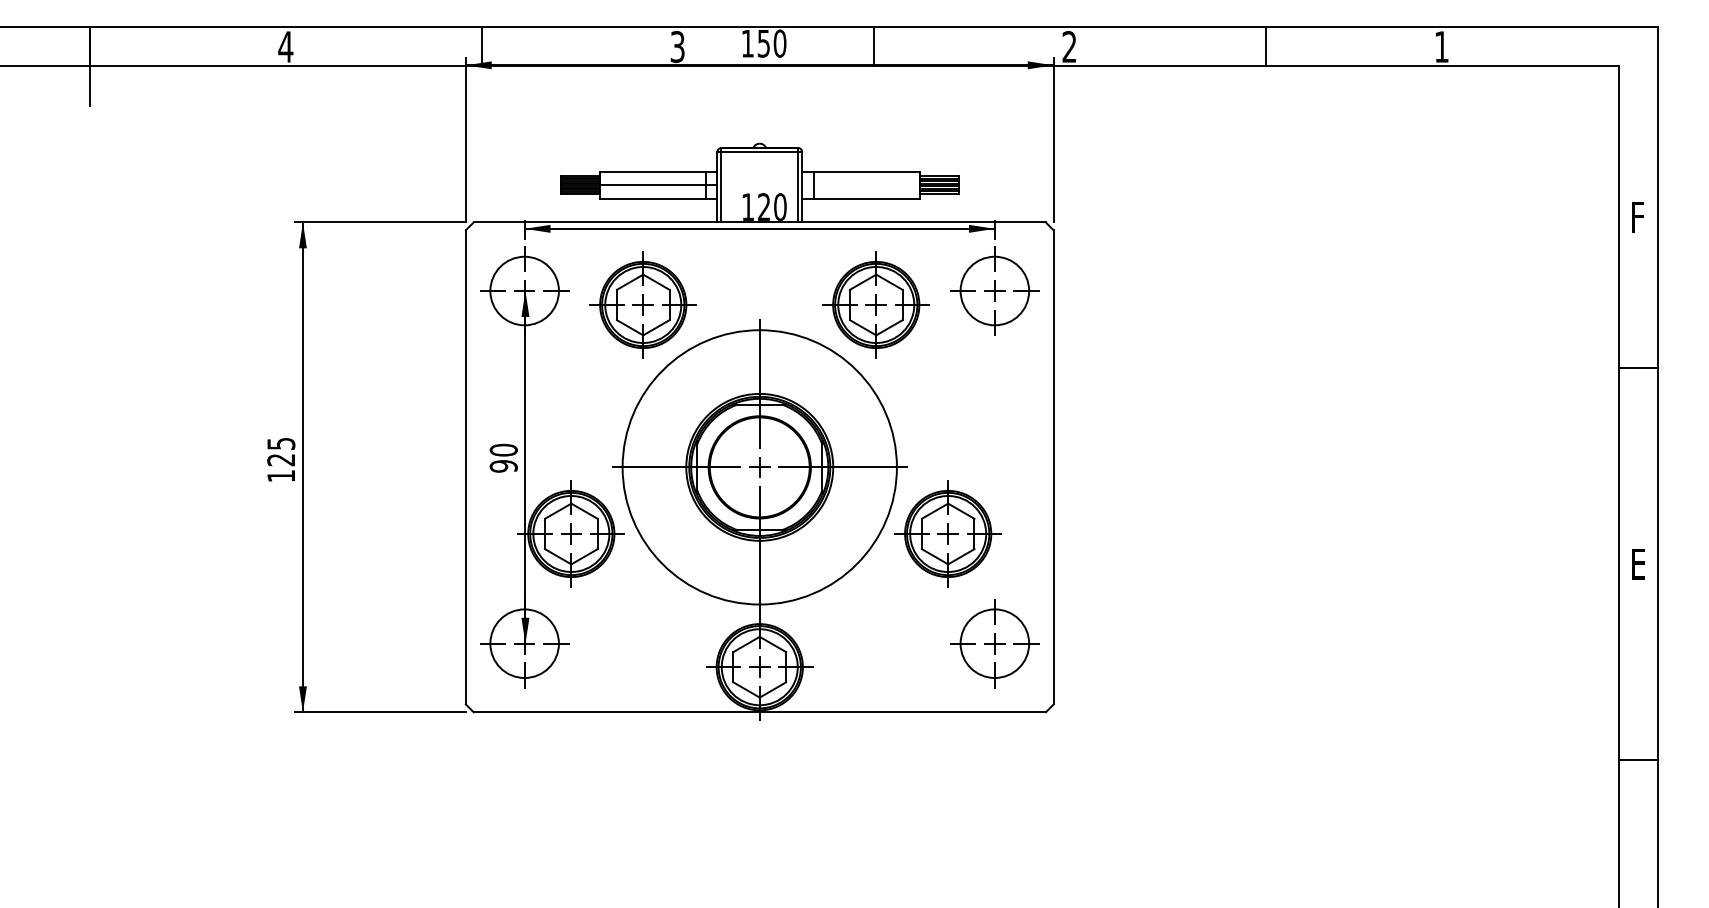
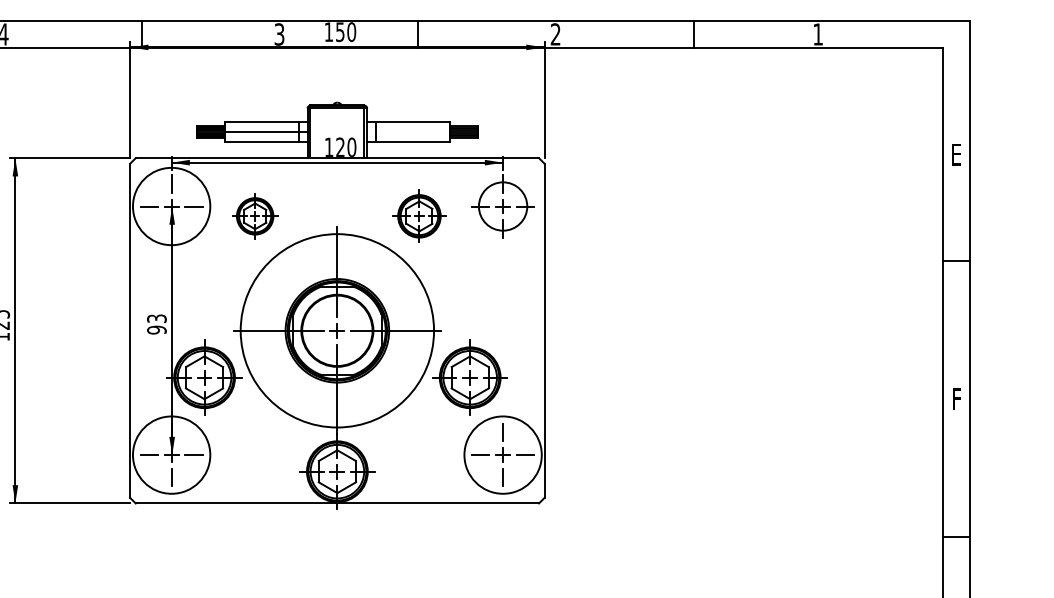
text: (1639, 217) -> (957, 154), F -> E
circle: (524, 290) -> (171, 206), size x1.6
part: (642, 304) -> (254, 216), size x0.6
part: (875, 304) -> (418, 216), size x0.7
text: (503, 449) -> (156, 318), 90 -> 93
text: (1638, 564) -> (956, 399), E -> F
circle: (524, 643) -> (171, 454), size x1.6
circle: (994, 643) -> (502, 454), size x1.6

